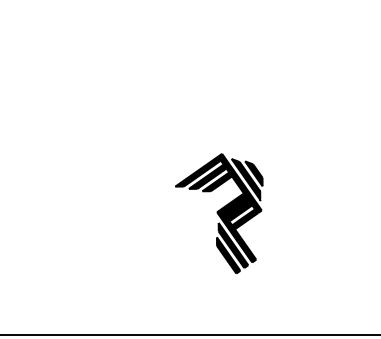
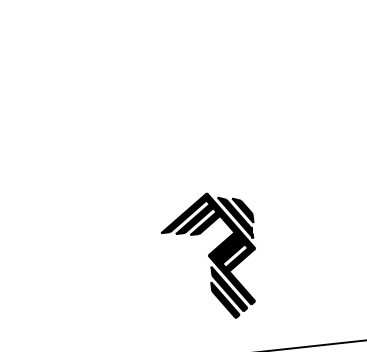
part: (219, 213) -> (211, 256), moved

